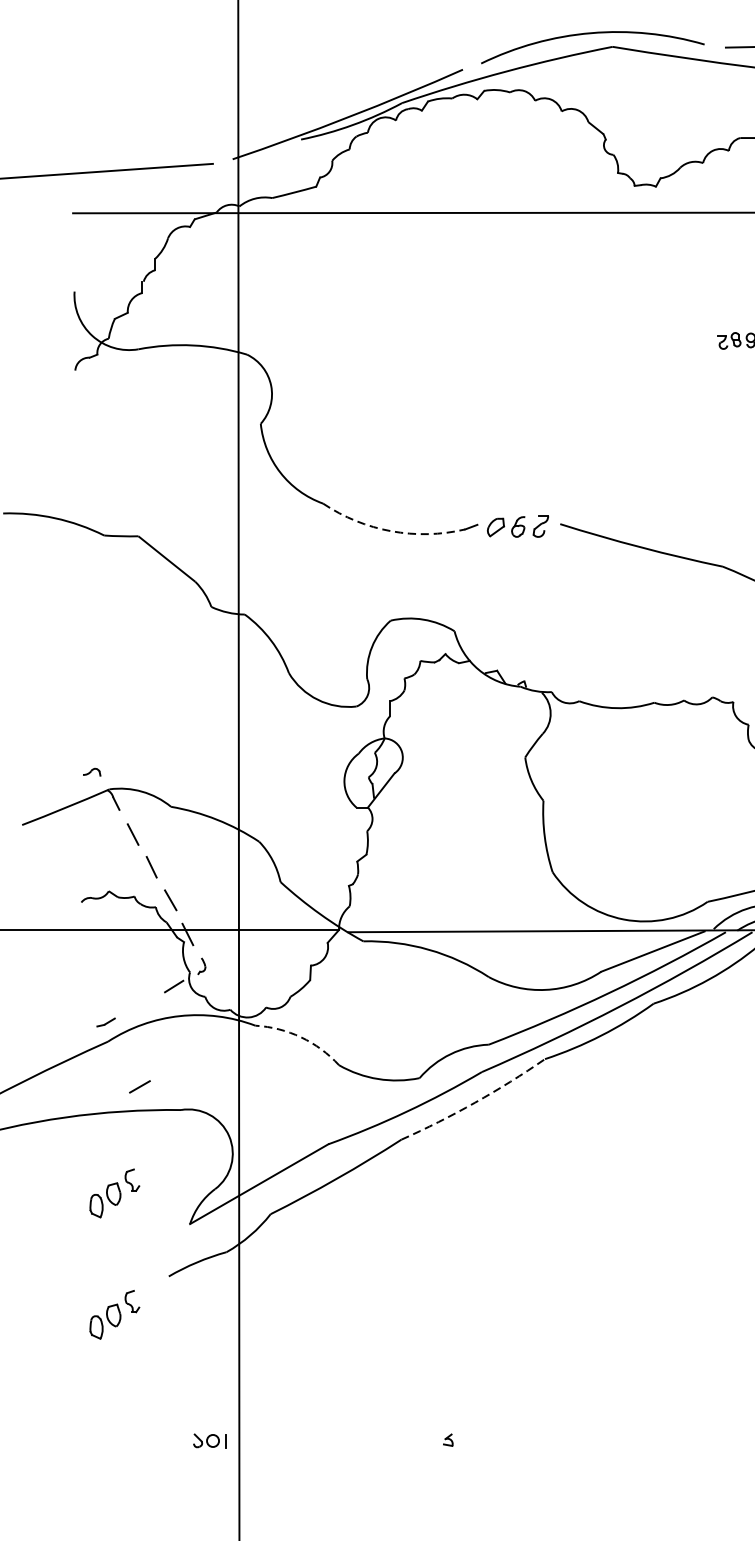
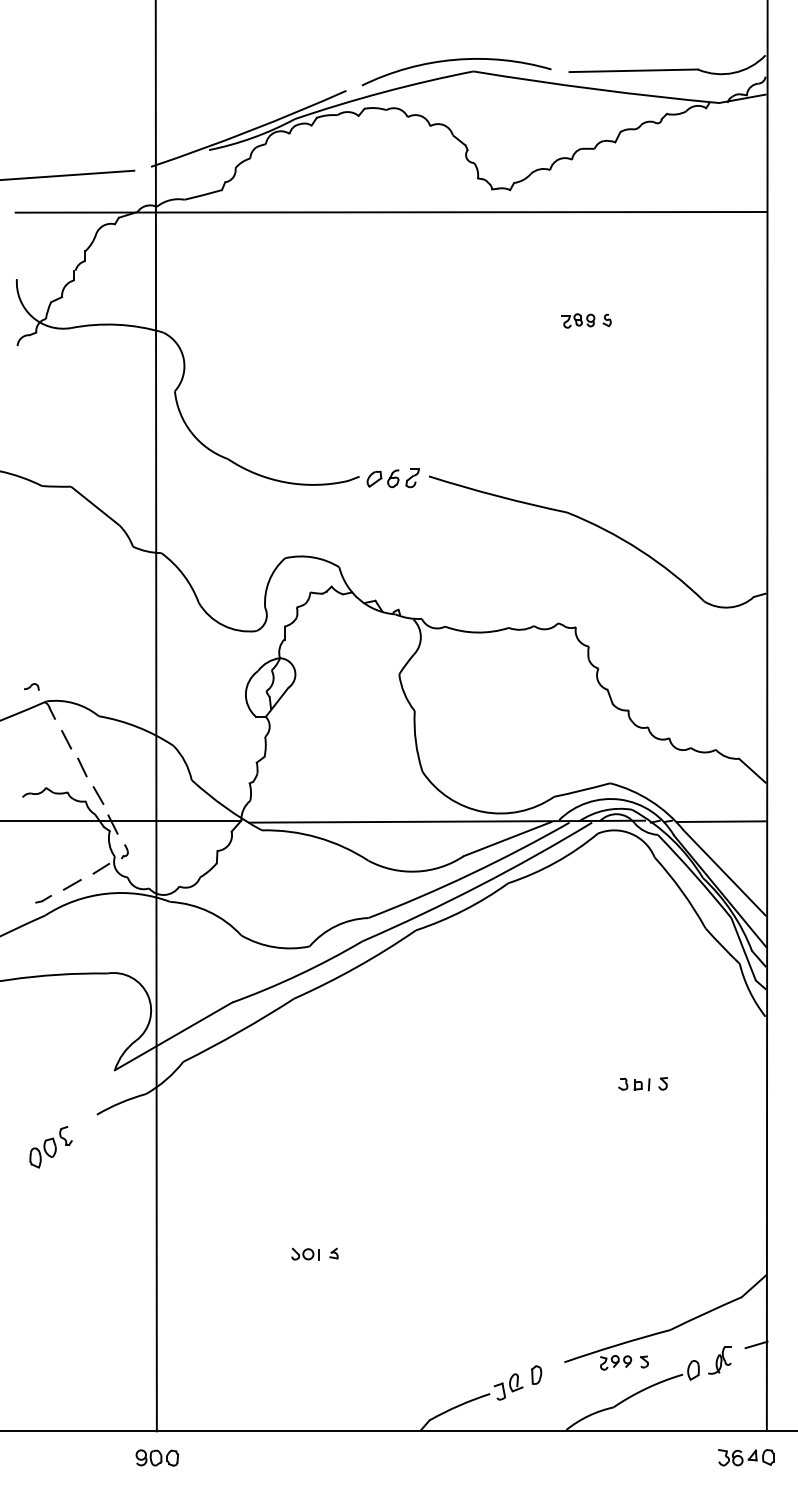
arc: (391, 531) -> (285, 482), dashed -> solid
arc: (301, 1036) -> (209, 911), dashed -> solid
line: (140, 1086) -> (72, 884), moved
arc: (474, 1102) -> (356, 967), dashed -> solid
part: (114, 1193) -> (50, 1044), removed
part: (209, 1440) -> (305, 1253), moved

